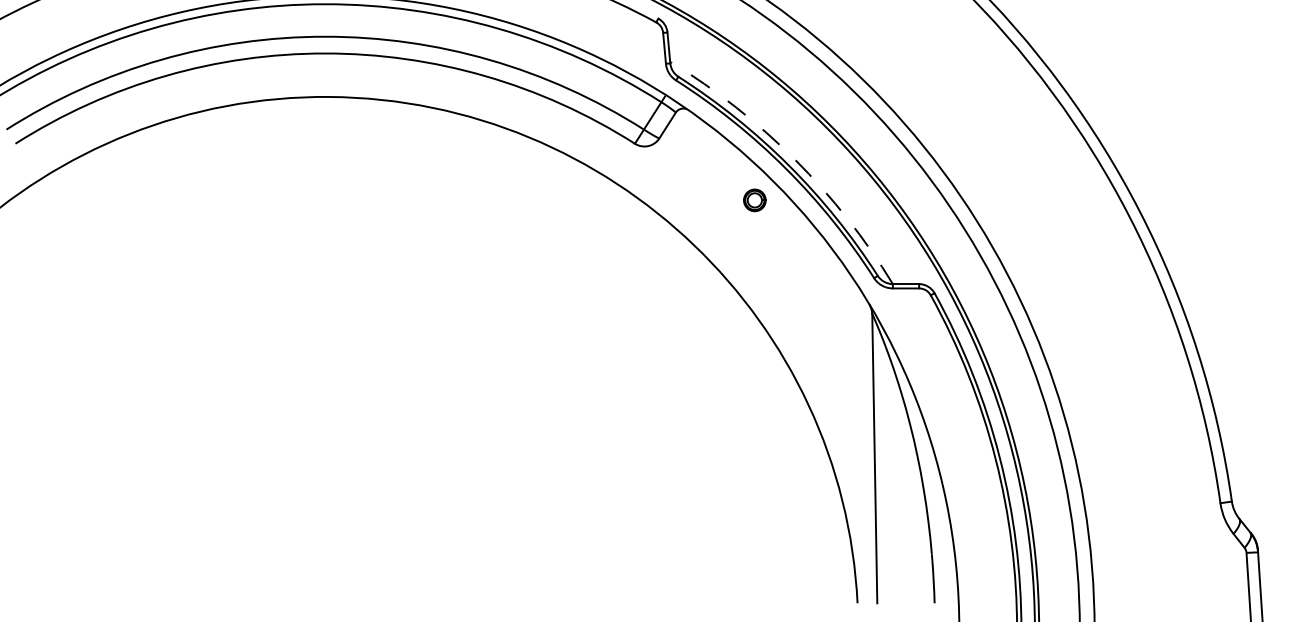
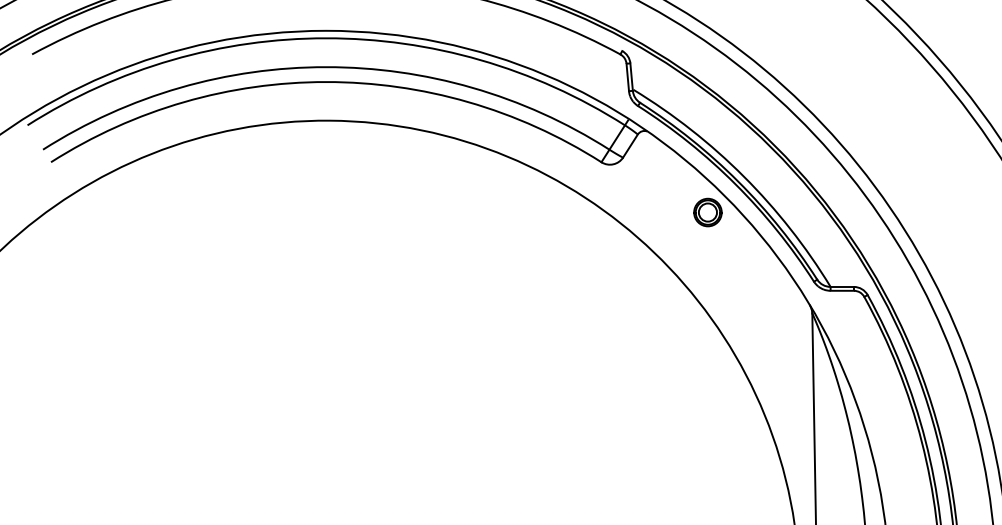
arc: (795, 159) -> (744, 176), dashed -> solid
part: (754, 200) -> (707, 212), size x1.43

